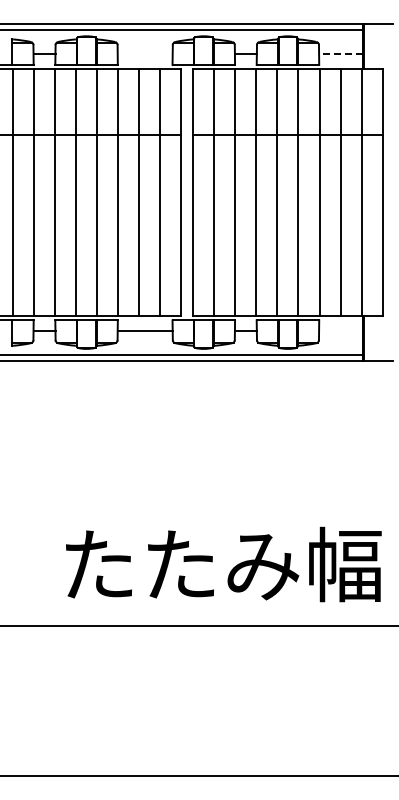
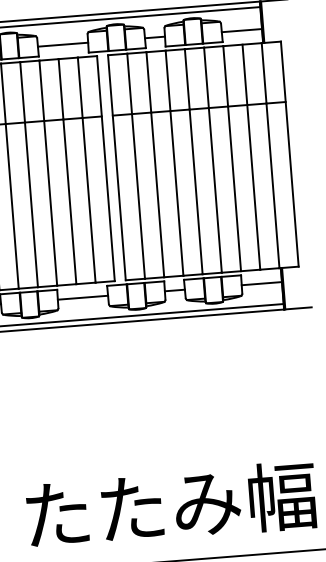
line: (144, 54) -> (62, 45), added
line: (340, 54) -> (241, 31), dashed -> solid
line: (341, 331) -> (262, 283), added

